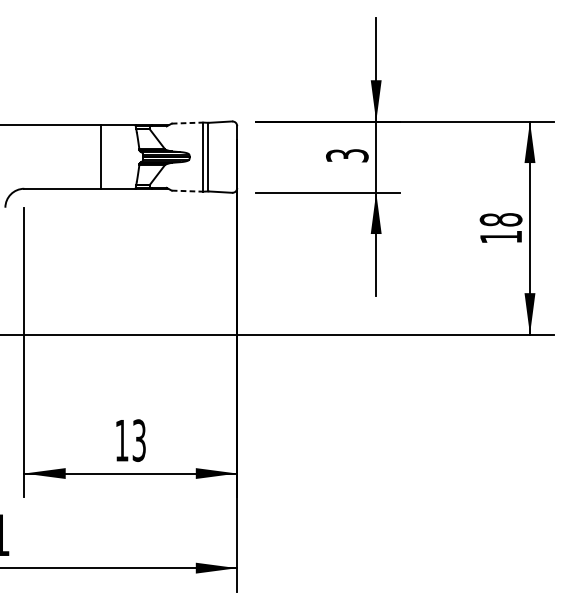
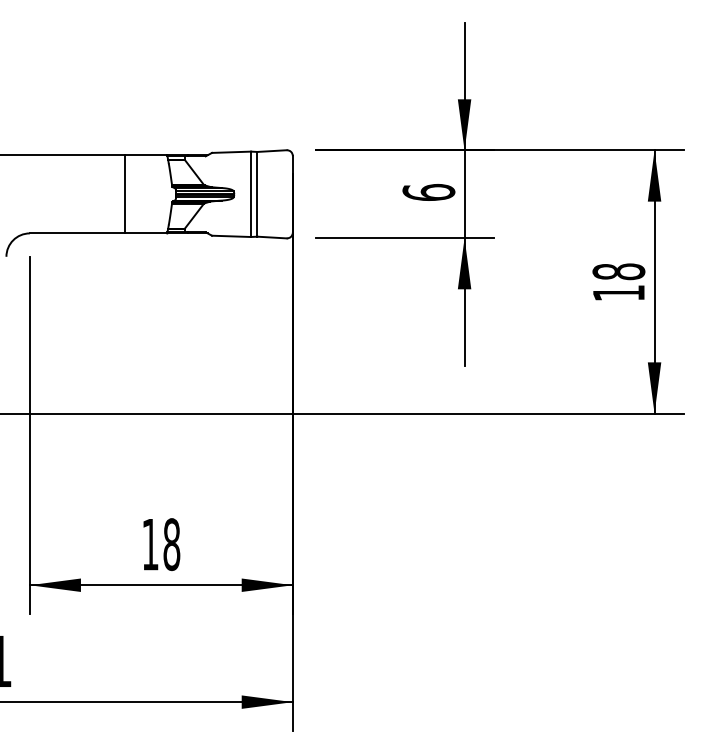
line: (187, 123) -> (231, 152), dashed -> solid
text: (347, 155) -> (428, 192), 3 -> 6
line: (187, 191) -> (231, 236), dashed -> solid
text: (138, 440) -> (171, 544), 13 -> 18

